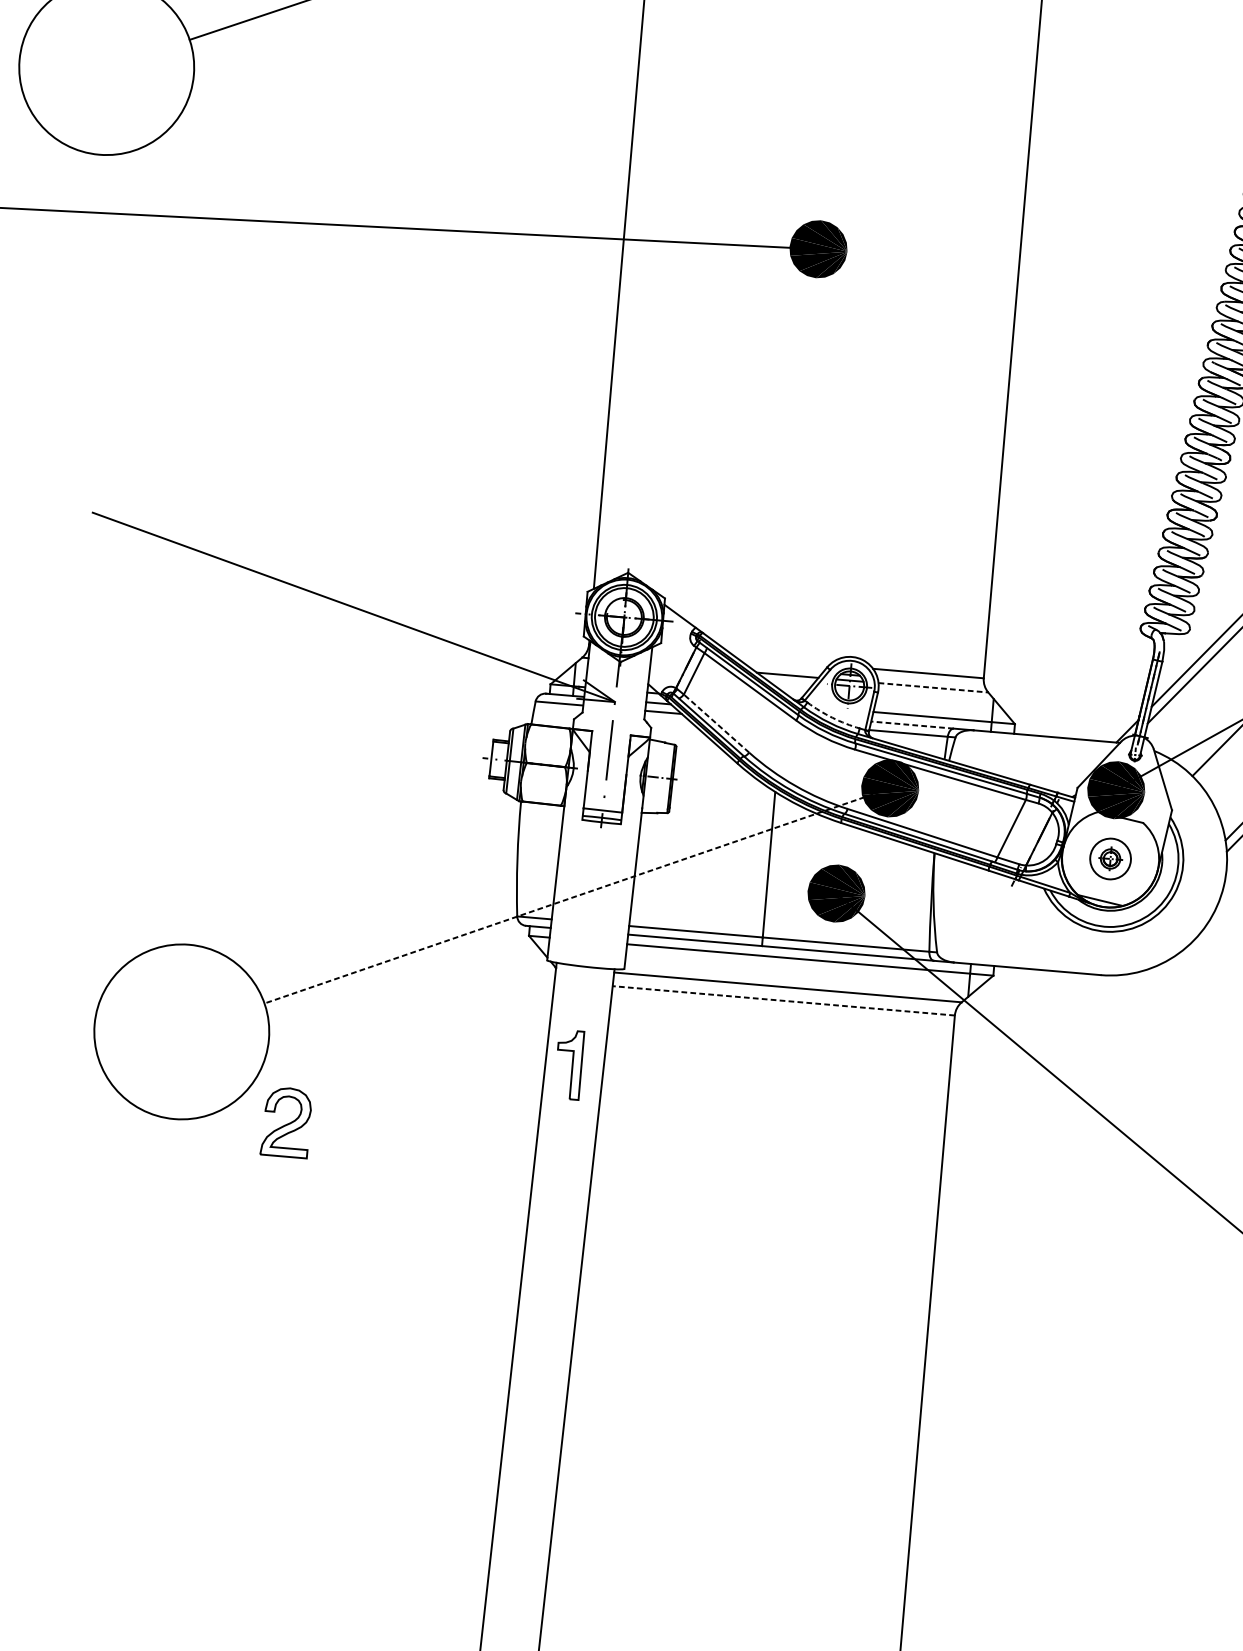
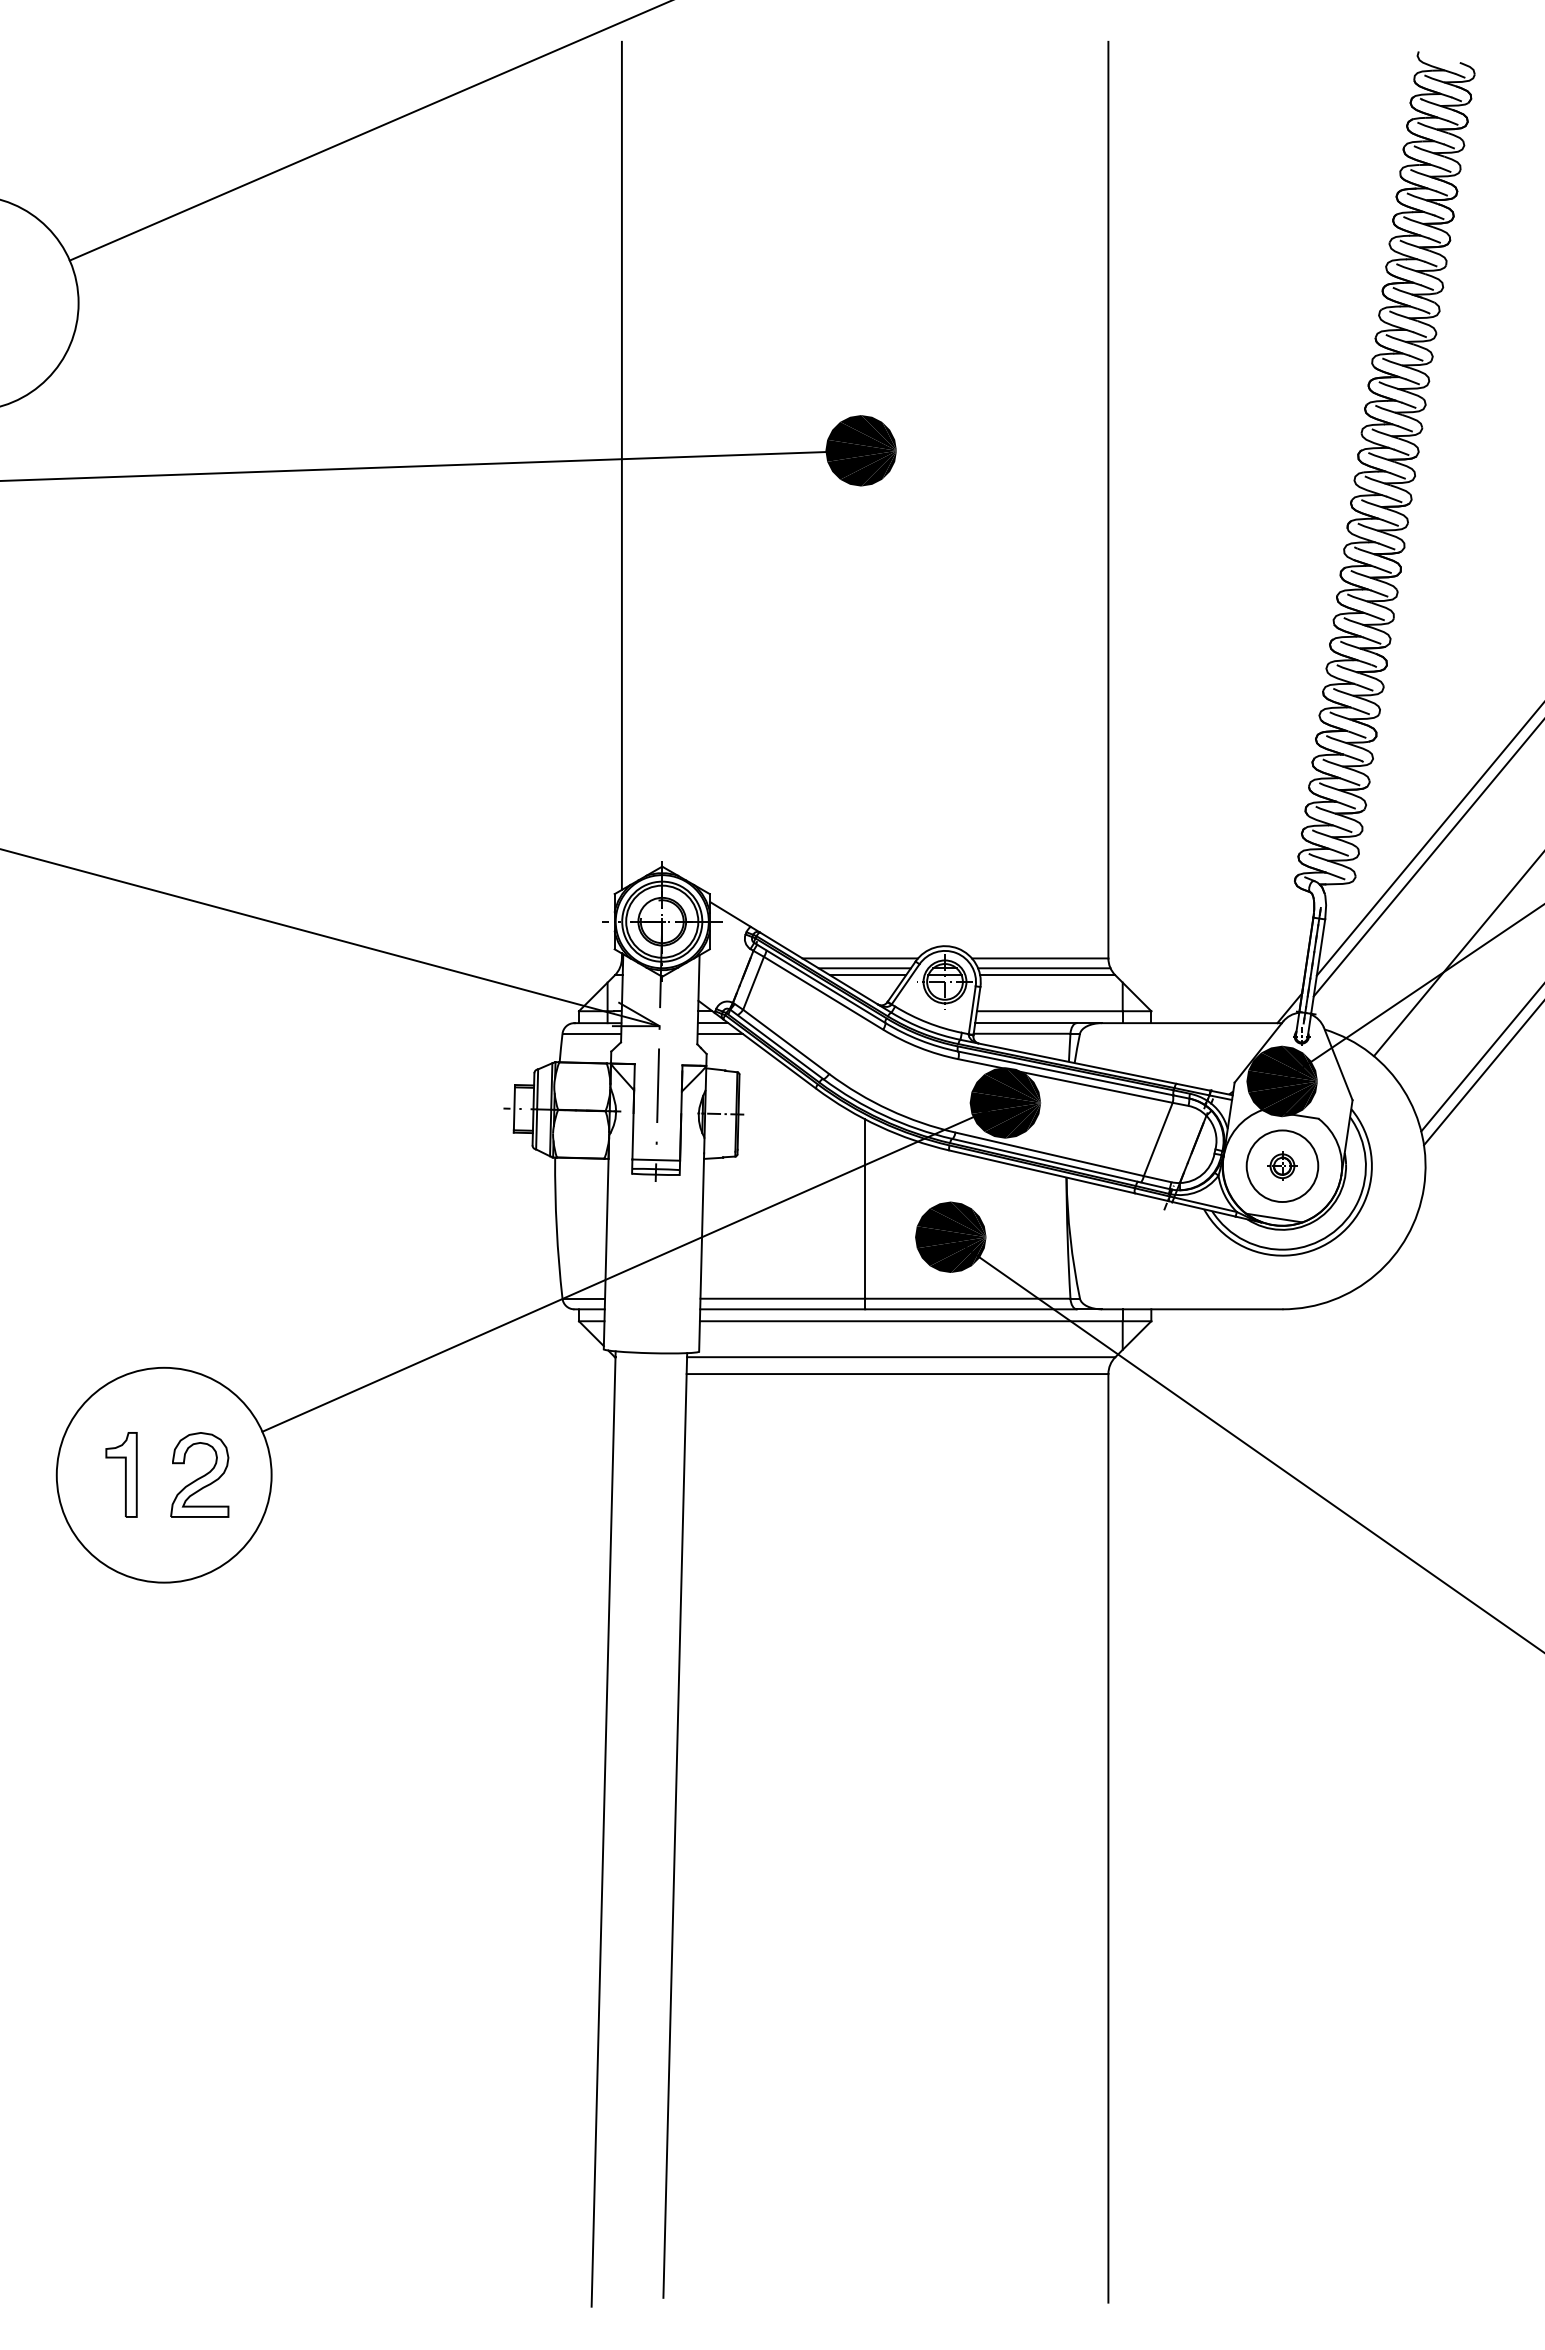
line: (782, 661) -> (860, 958), added
line: (785, 669) -> (864, 968), added
line: (931, 682) -> (1044, 968), added
line: (933, 687) -> (1047, 975), dashed -> solid
arc: (832, 717) -> (927, 1022), dashed -> solid
line: (716, 723) -> (786, 1041), dashed -> solid
line: (912, 725) -> (1026, 1023), dashed -> solid
circle: (1110, 859) -> (1282, 1166), size x1.43
line: (576, 896) -> (633, 1267), dashed -> solid
line: (783, 1001) -> (897, 1374), dashed -> solid
part: (569, 1064) -> (121, 1474), moved
part: (286, 1122) -> (199, 1474), moved

